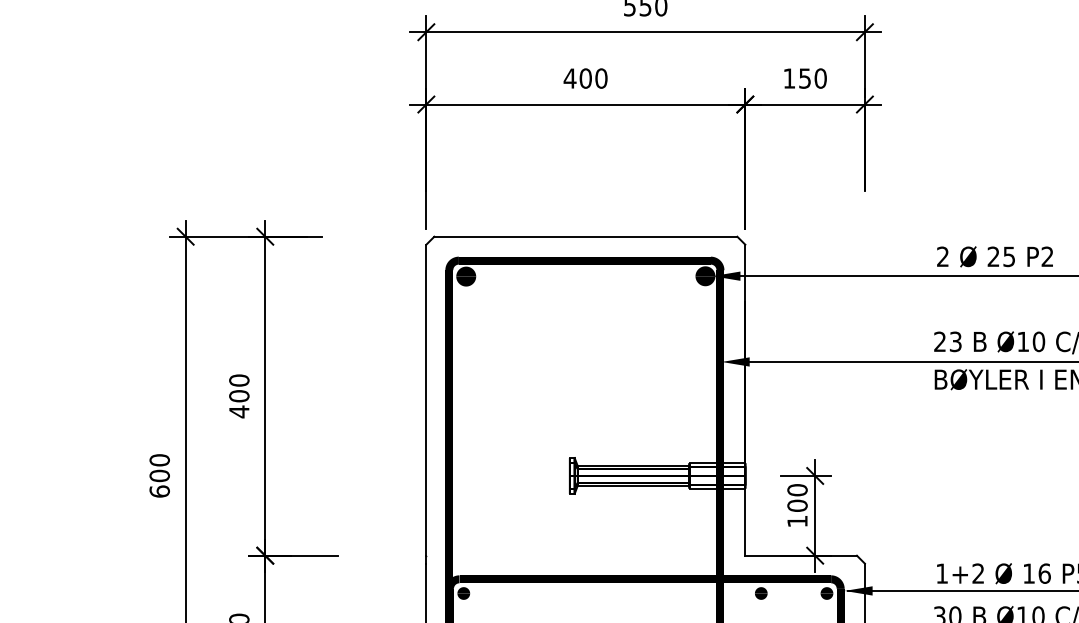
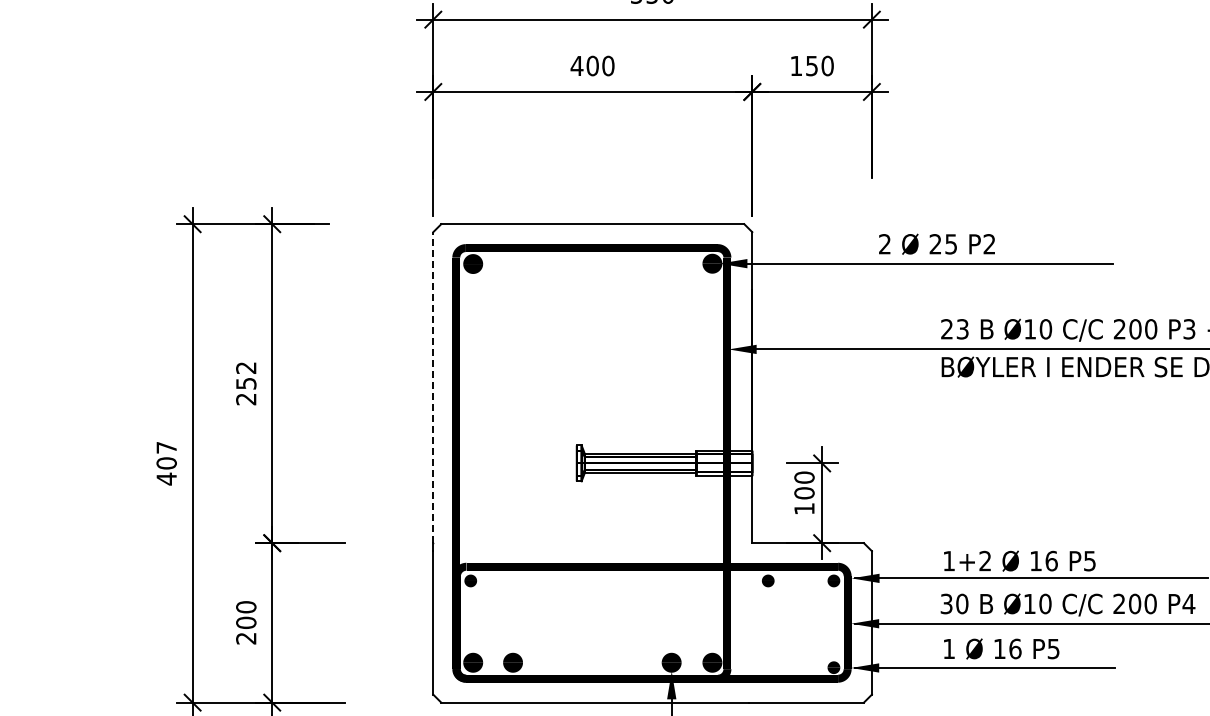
text: (994, 256) -> (936, 243), moved
text: (239, 396) -> (246, 383), 400 -> 252
line: (426, 400) -> (433, 387), solid -> dashed
text: (159, 476) -> (166, 463), 600 -> 407

